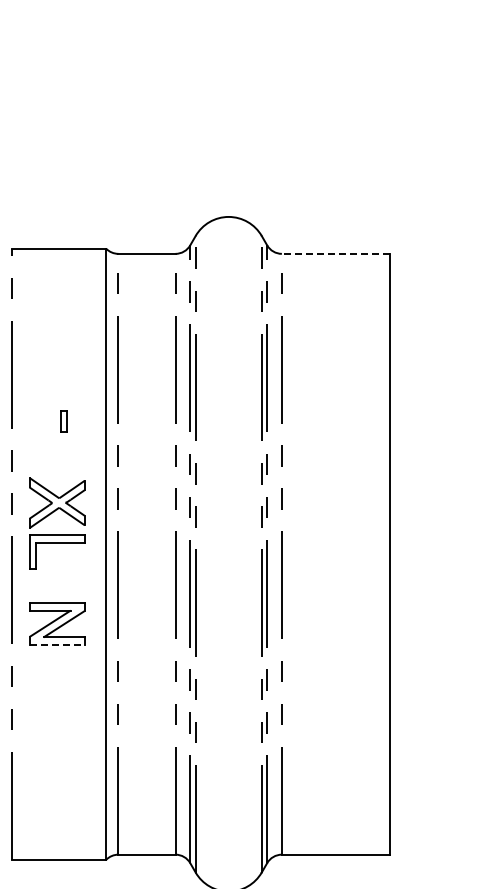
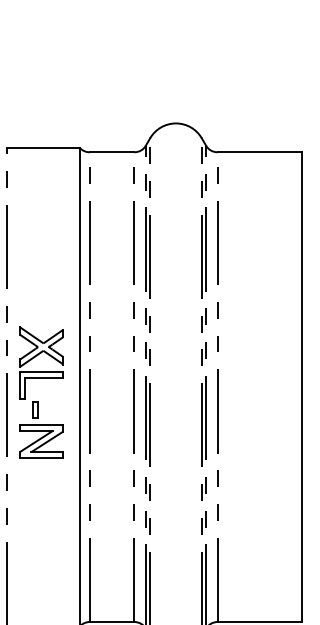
line: (335, 253) -> (259, 152), dashed -> solid
part: (63, 421) -> (35, 410), moved
line: (57, 645) -> (42, 458), dashed -> solid

